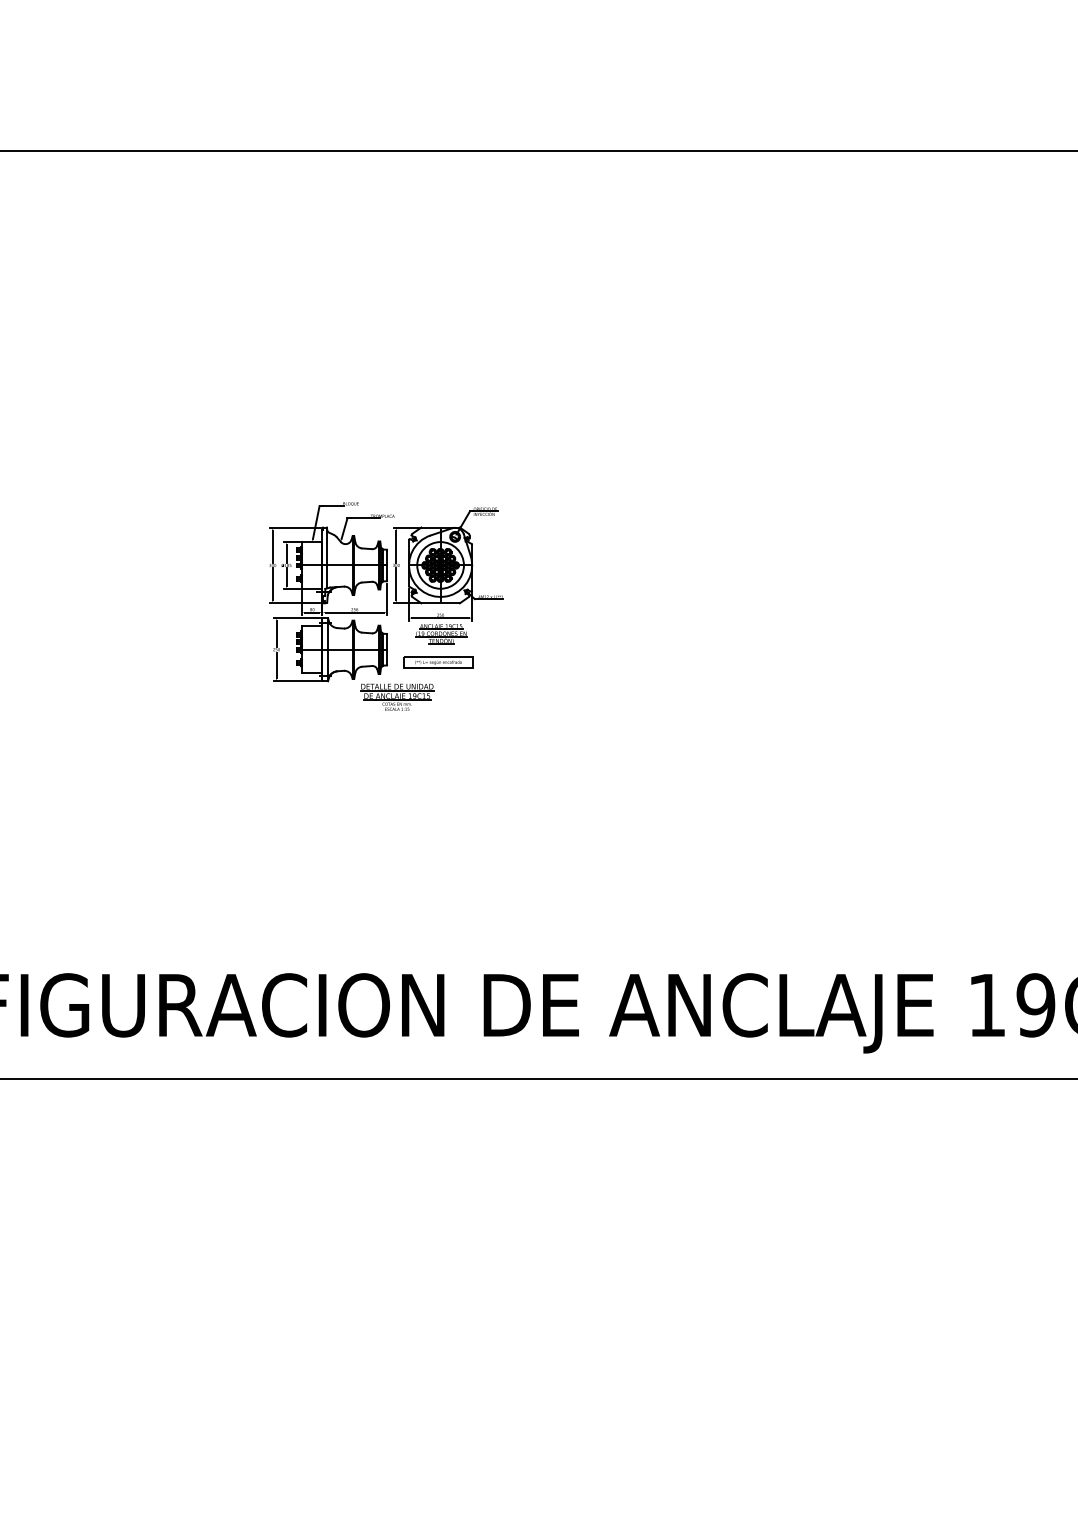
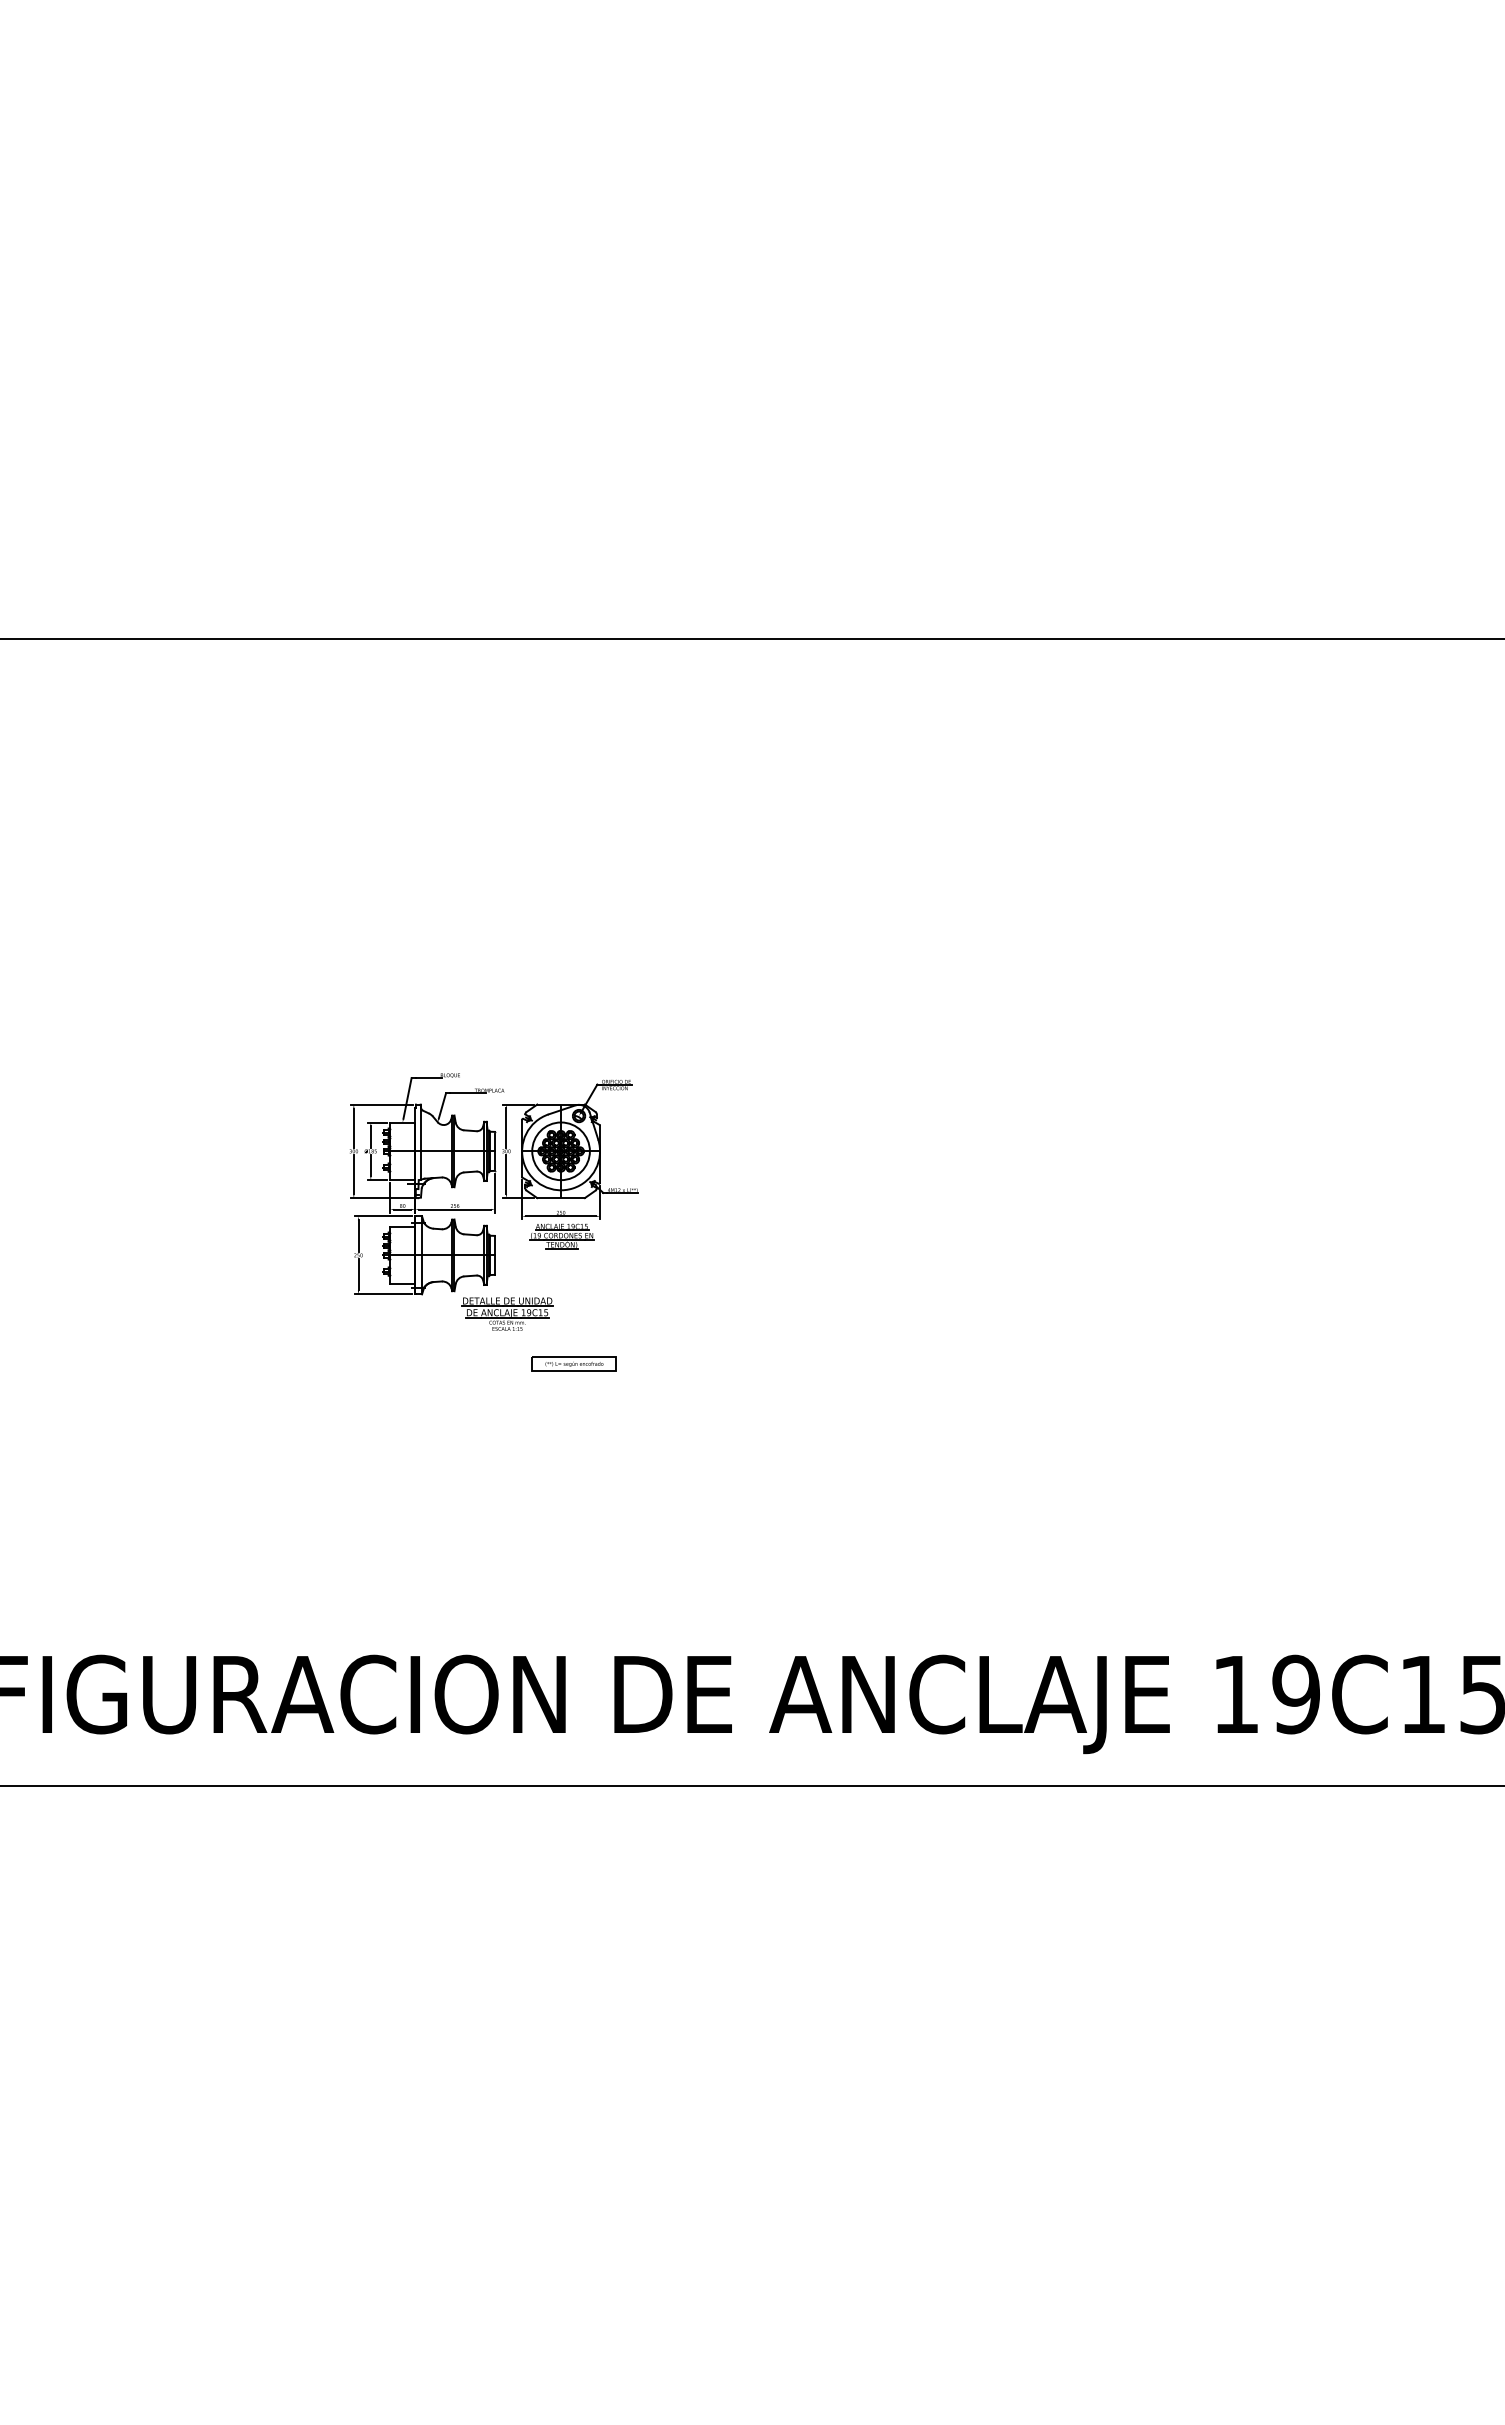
part: (437, 661) -> (573, 1363), moved

